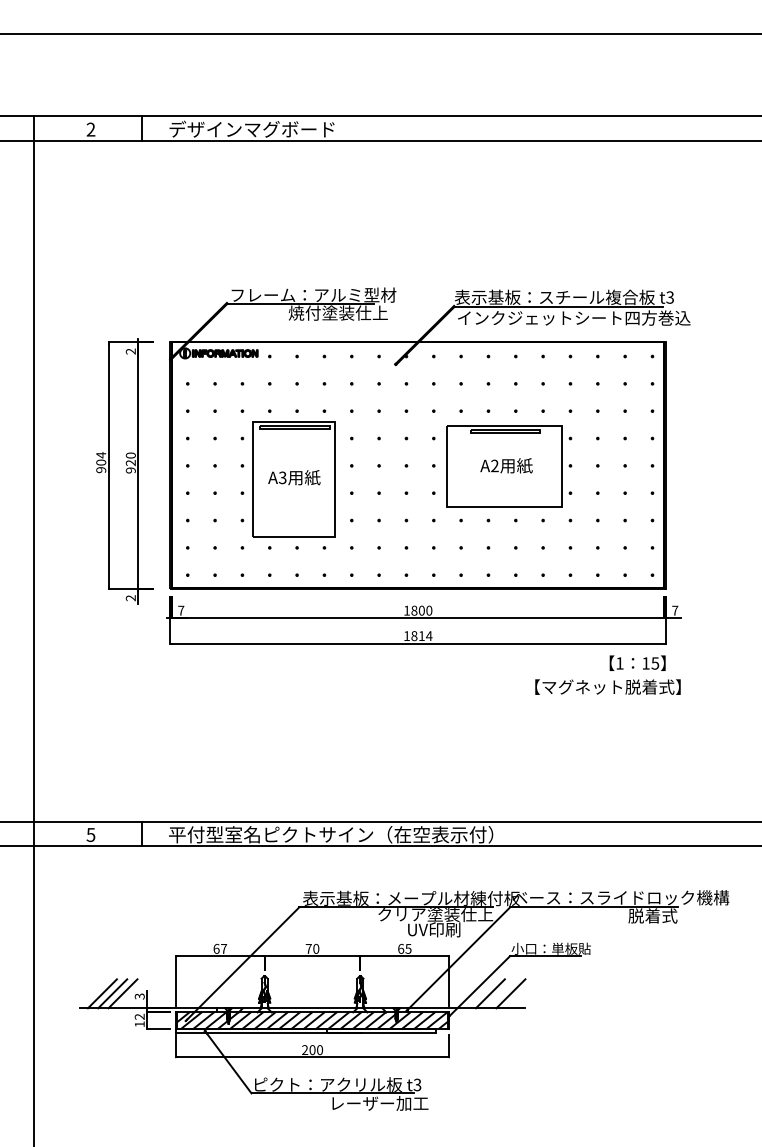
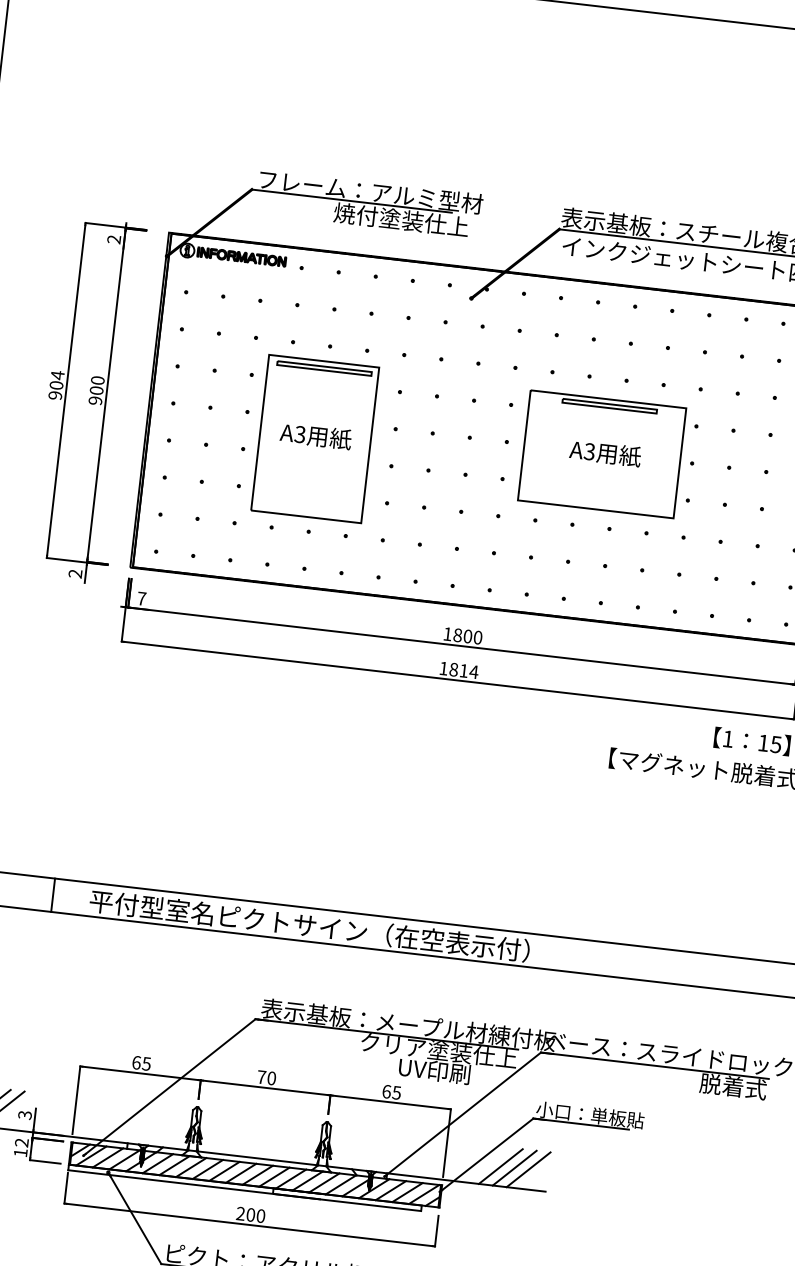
text: (130, 463) -> (96, 391), 920 -> 900
text: (494, 466) -> (589, 452), A2 -> A3
text: (223, 948) -> (146, 1063), 67 -> 65
line: (500, 993) -> (514, 1167), added

